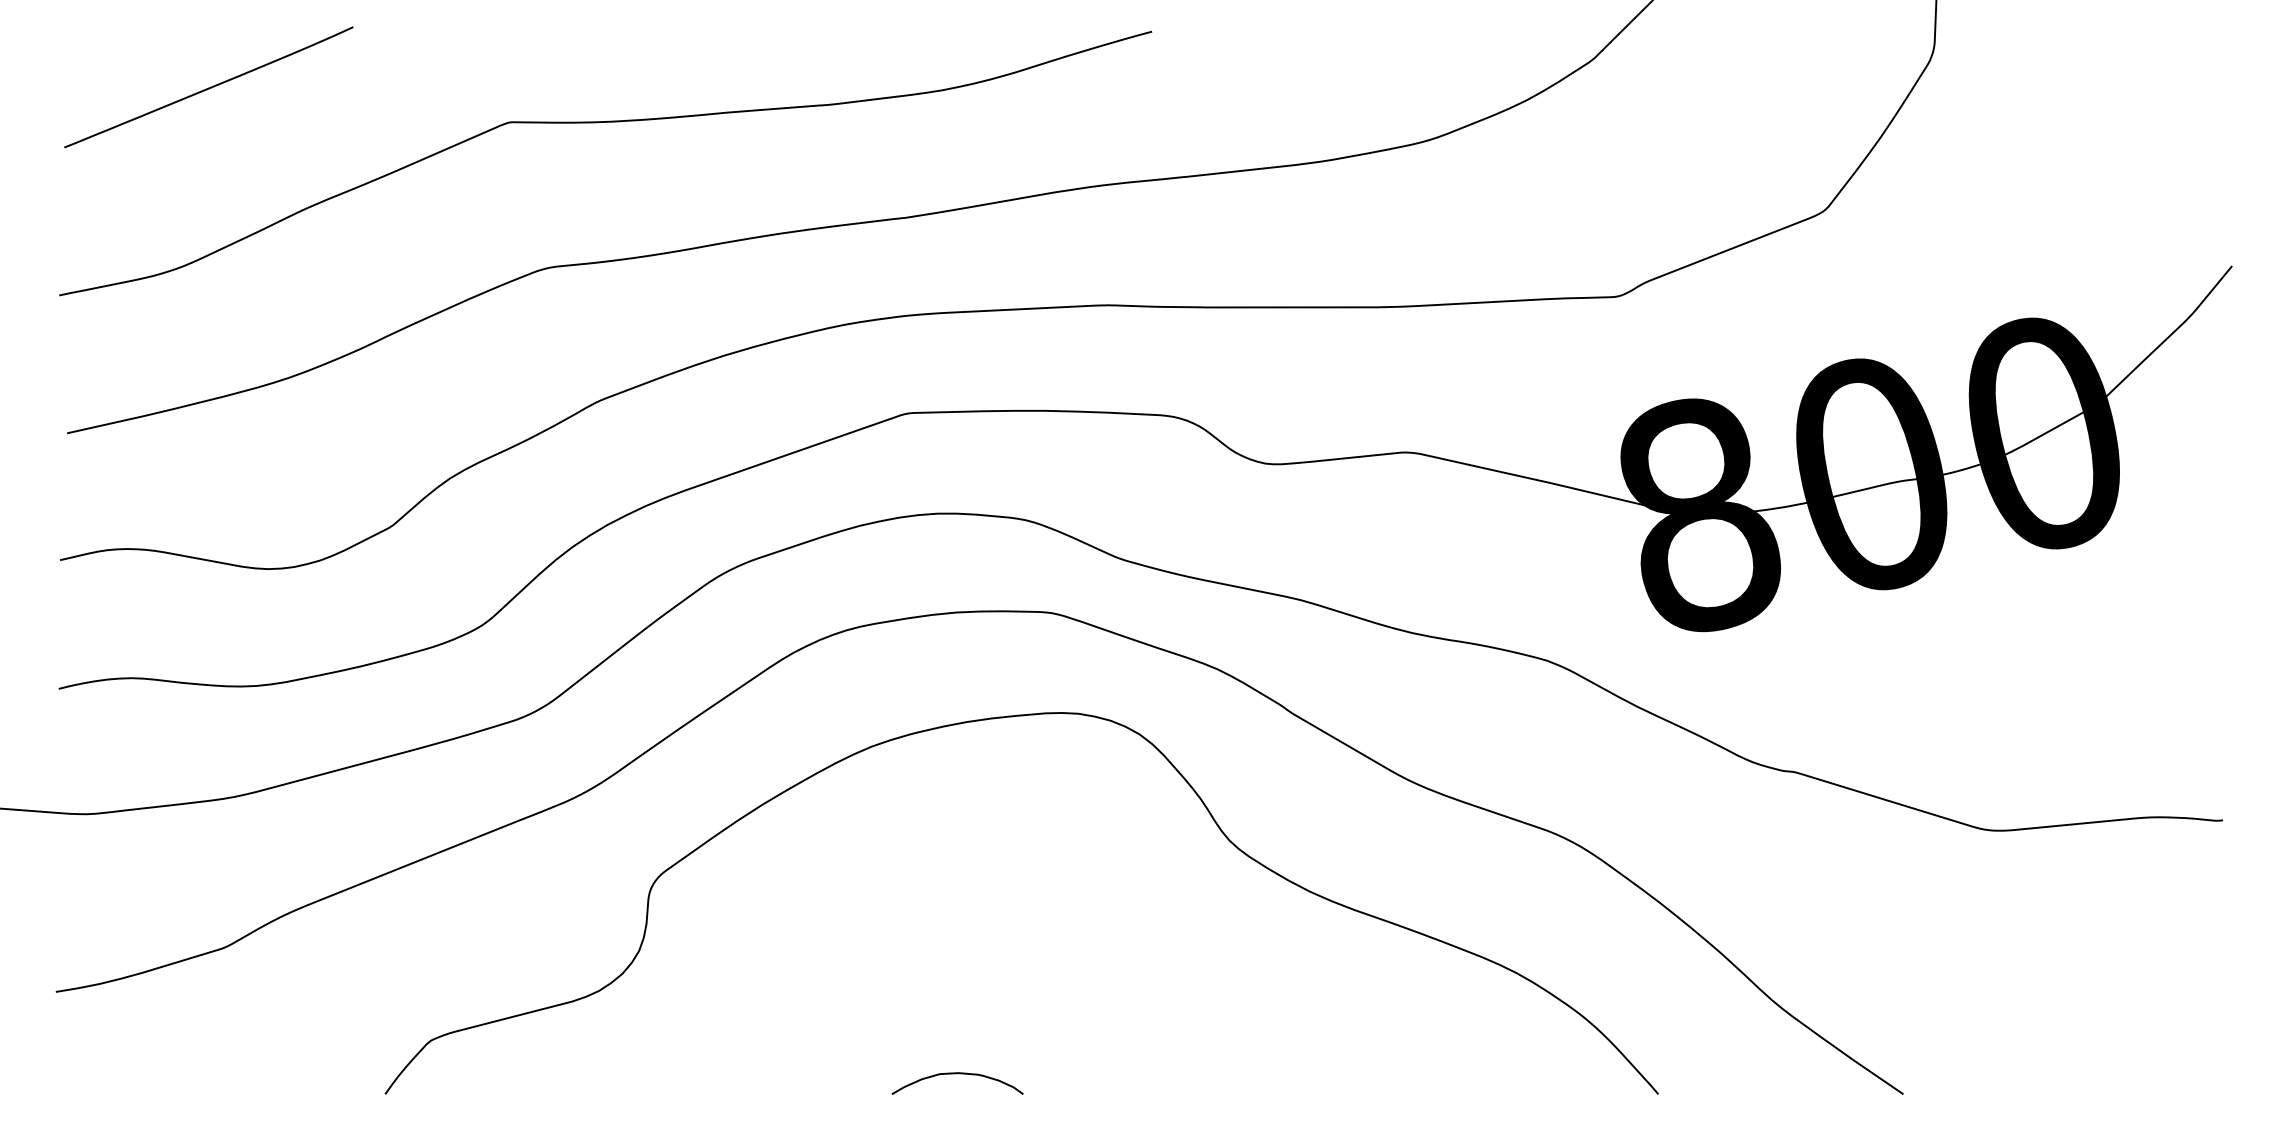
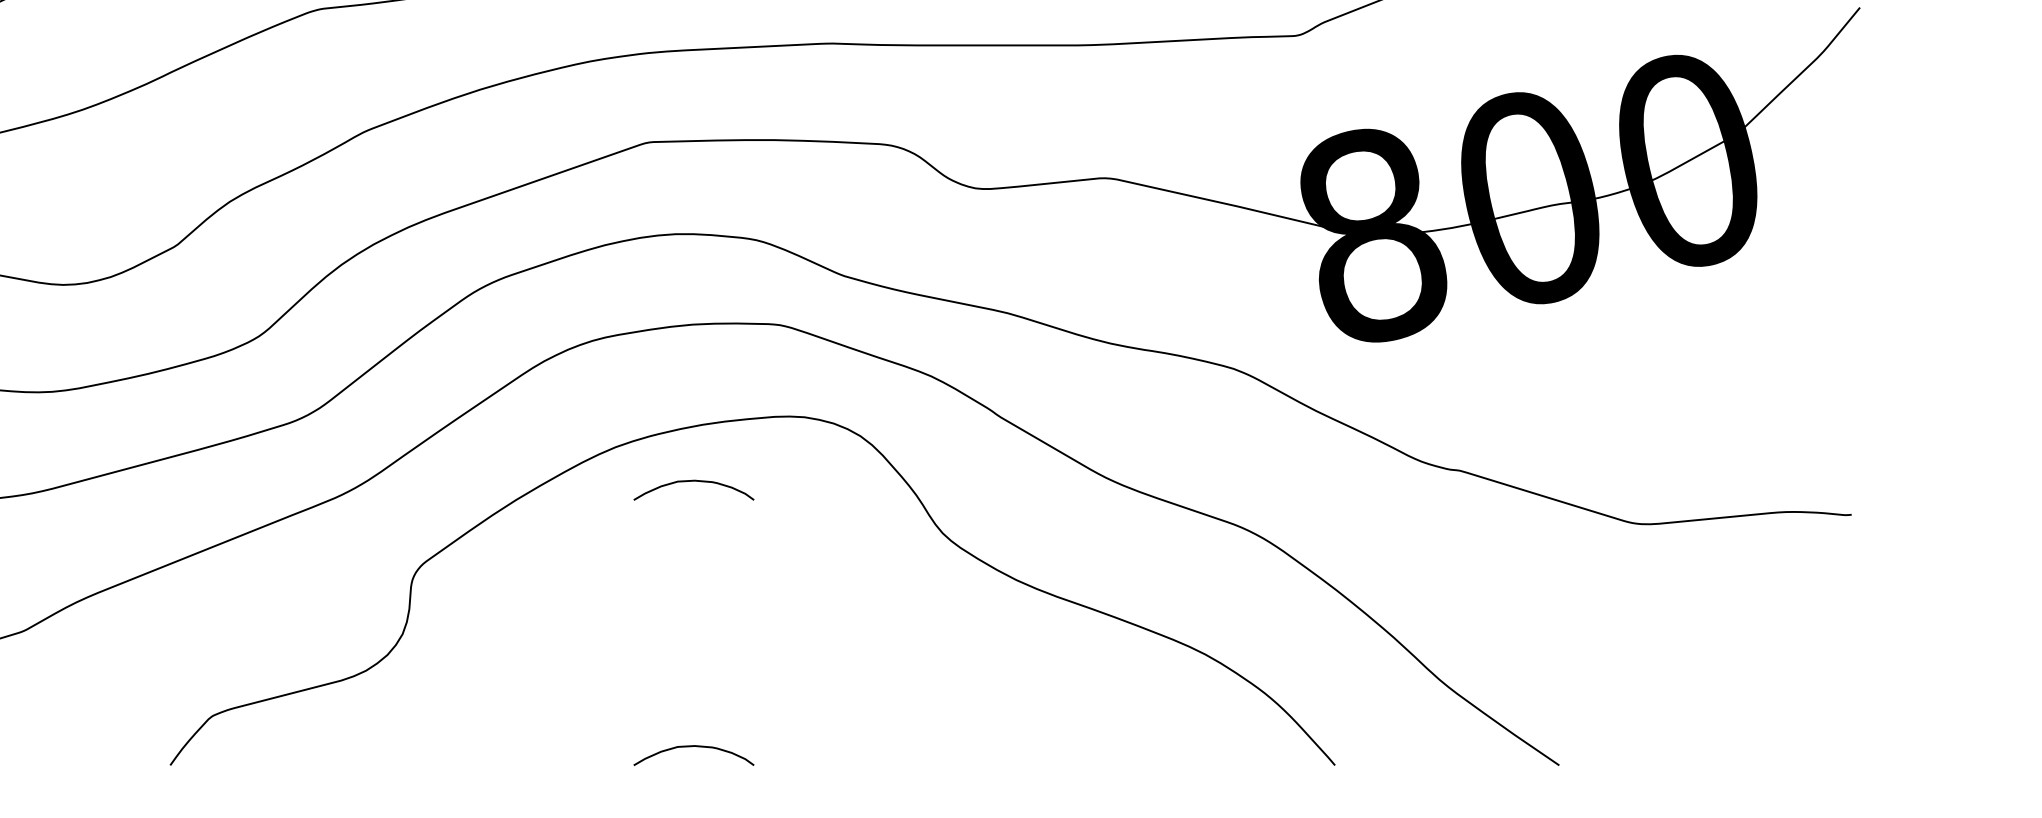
curve: (956, 784) -> (692, 481), added

